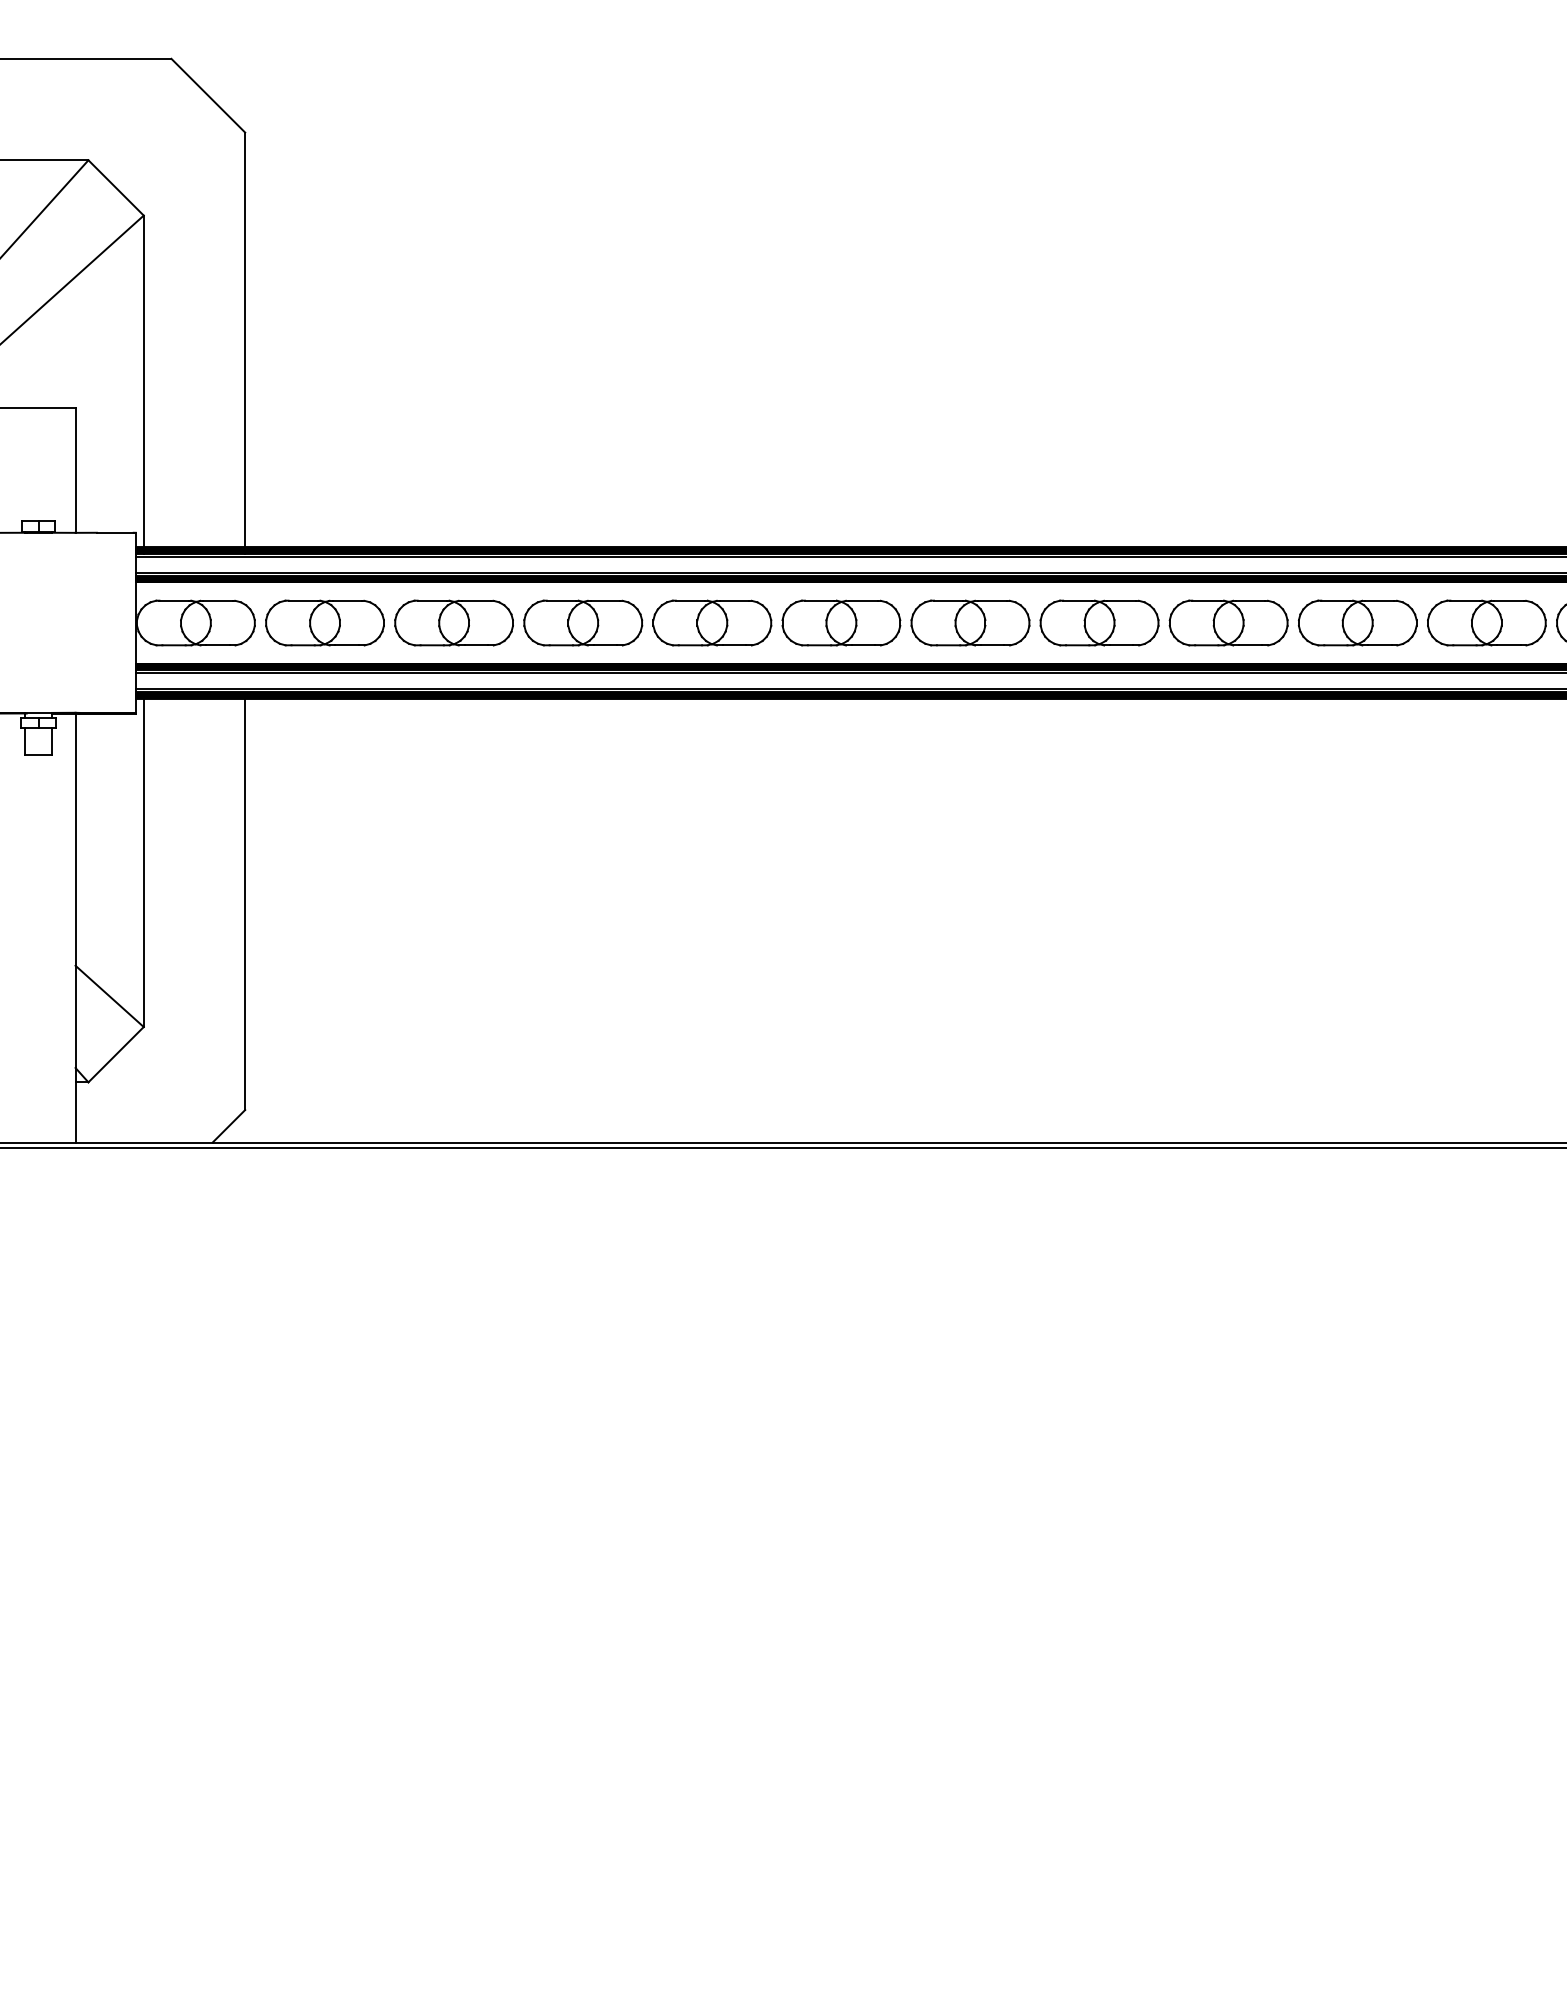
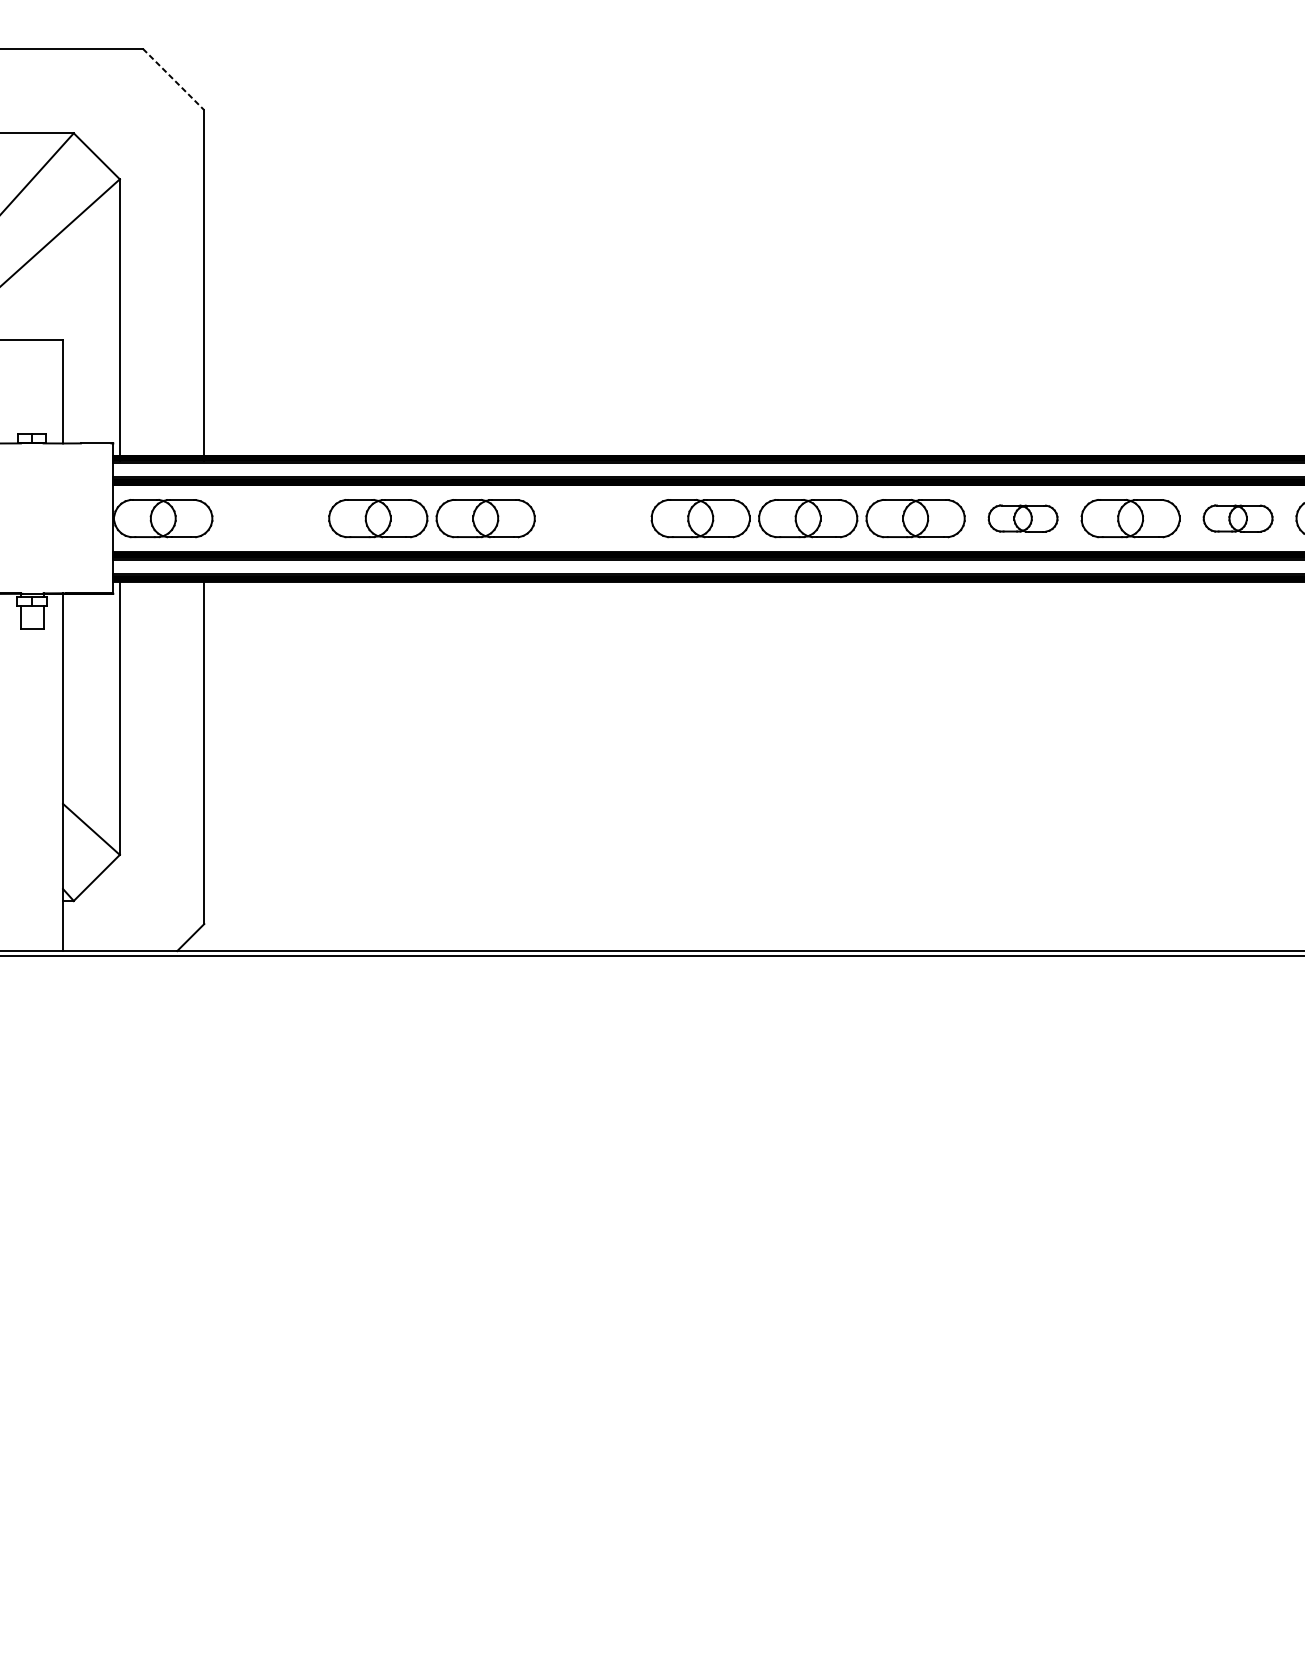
line: (208, 96) -> (173, 80), solid -> dashed
part: (324, 622) -> (270, 518), removed
part: (712, 622) -> (593, 518), removed
part: (1228, 622) -> (1023, 518), size x0.7
part: (1486, 622) -> (1237, 518), size x0.7

